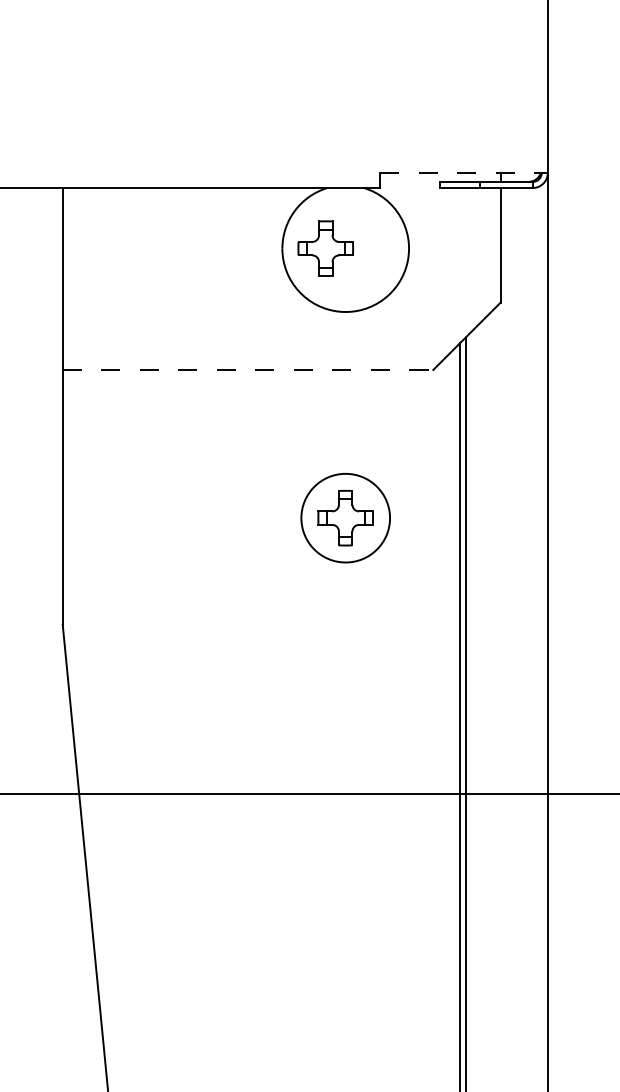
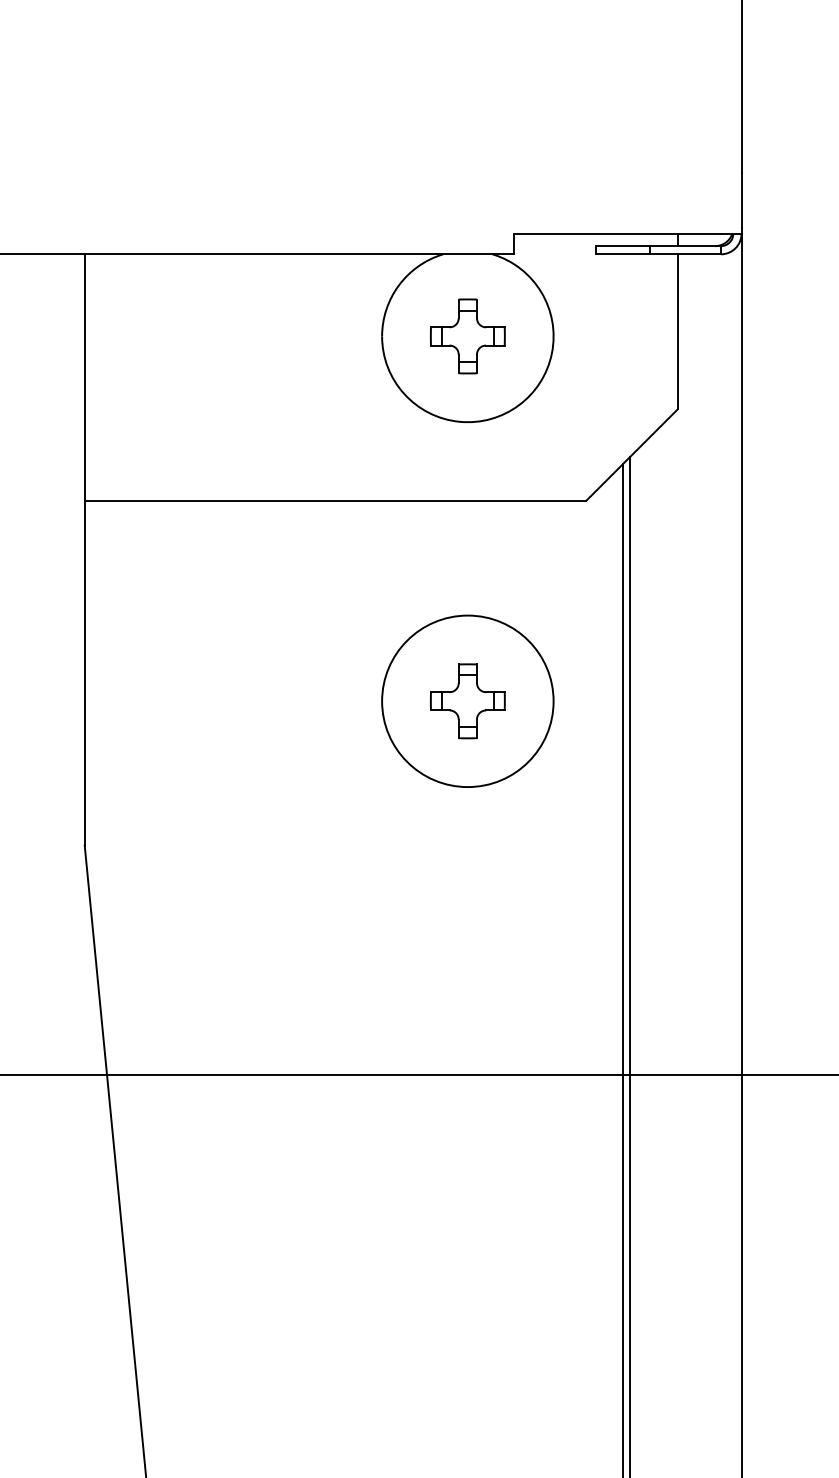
line: (463, 172) -> (627, 233), dashed -> solid
part: (325, 248) -> (467, 336), moved
line: (247, 369) -> (335, 500), dashed -> solid
circle: (345, 518) -> (467, 701), size x1.43

